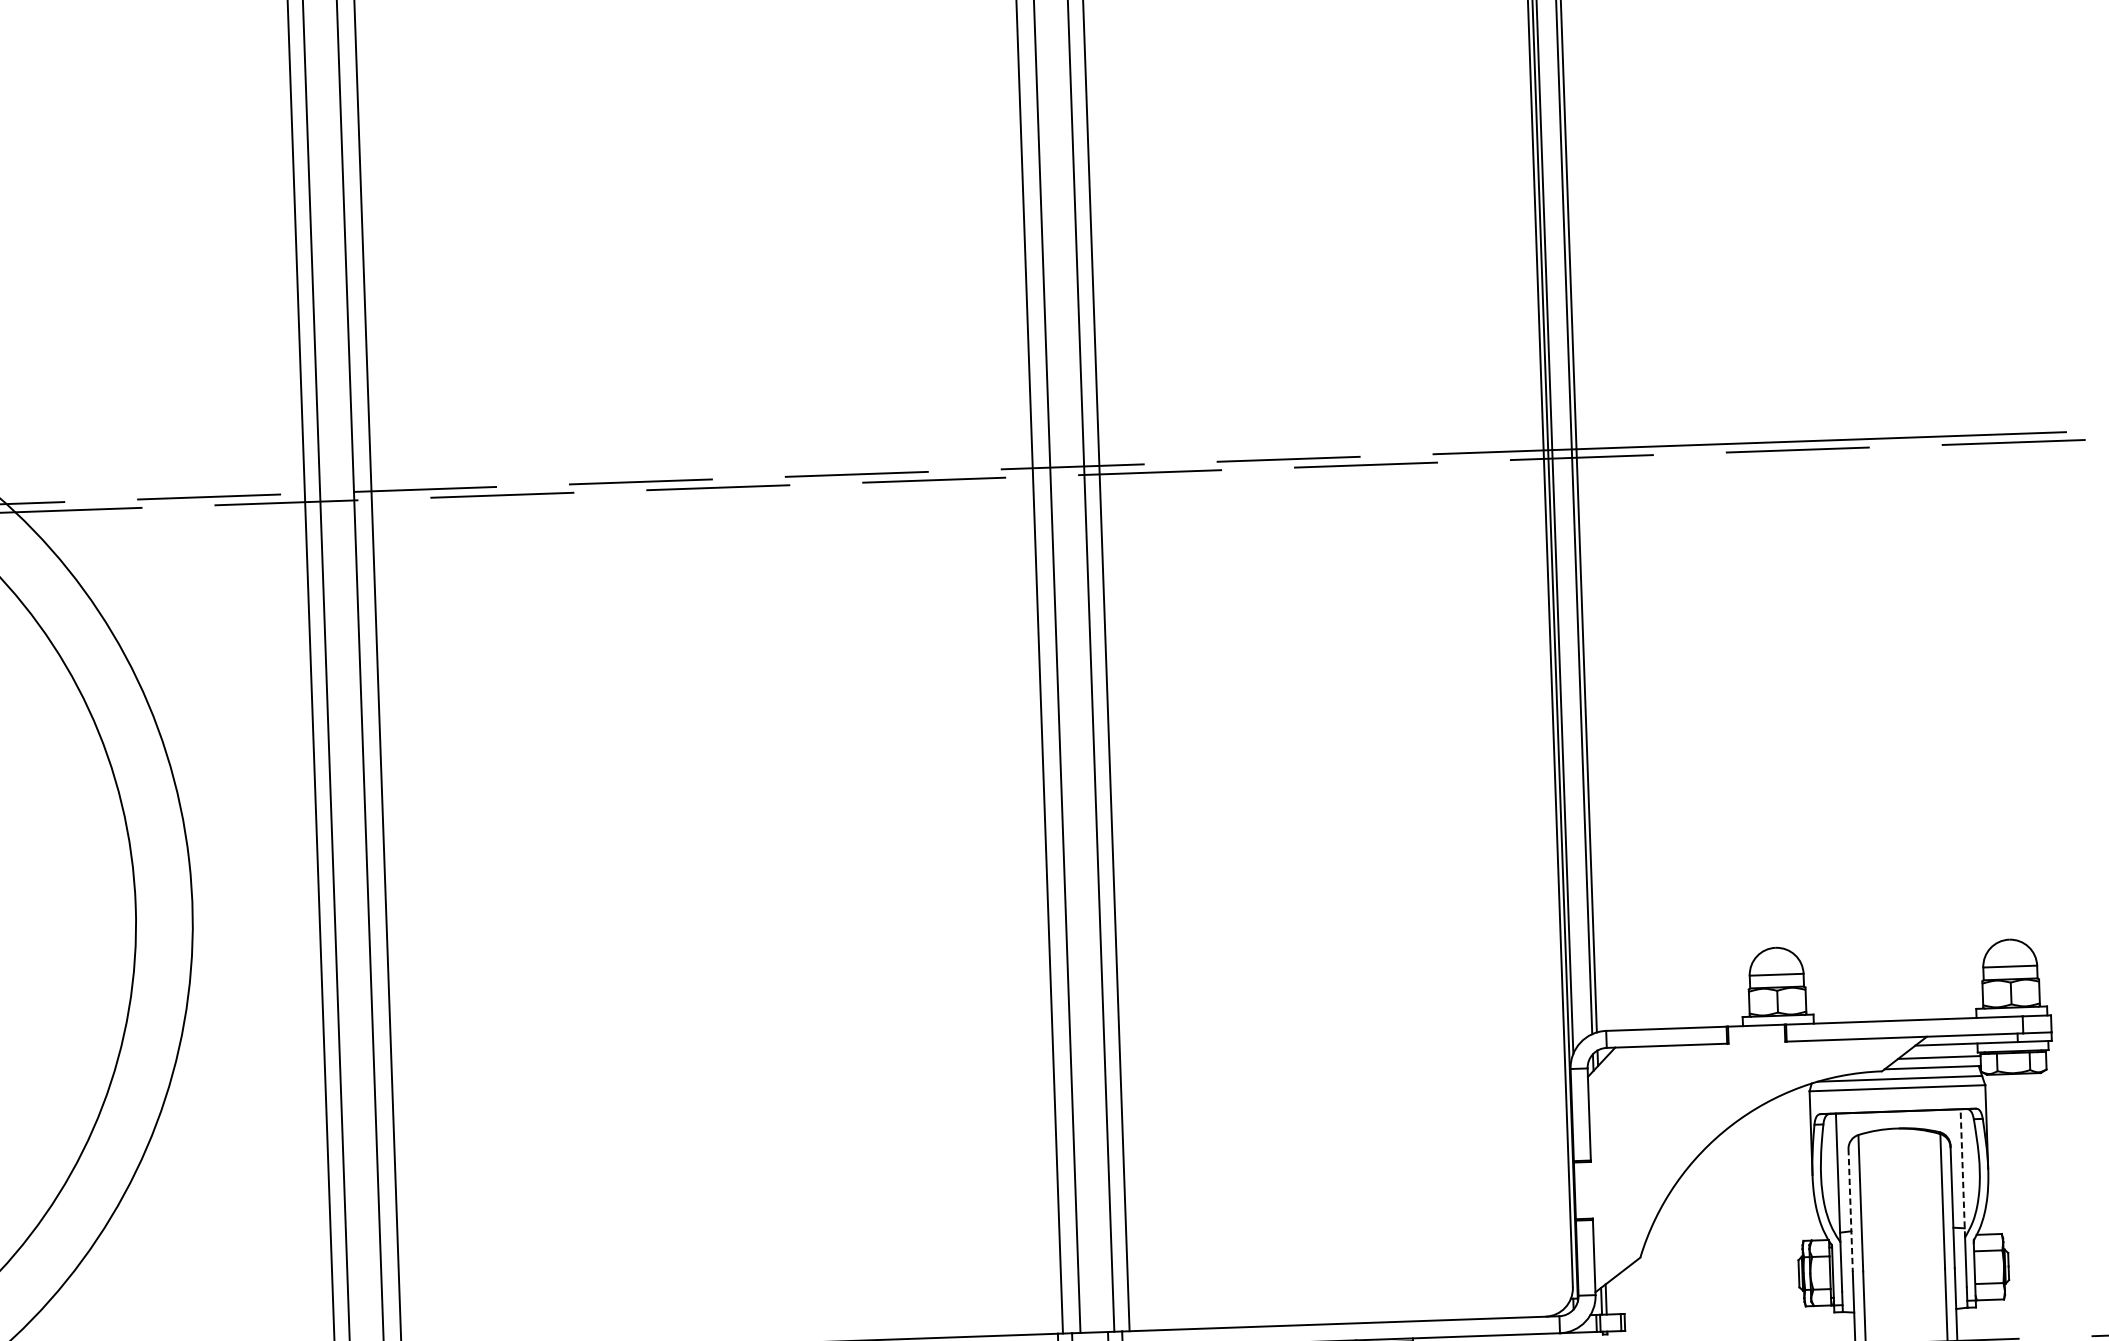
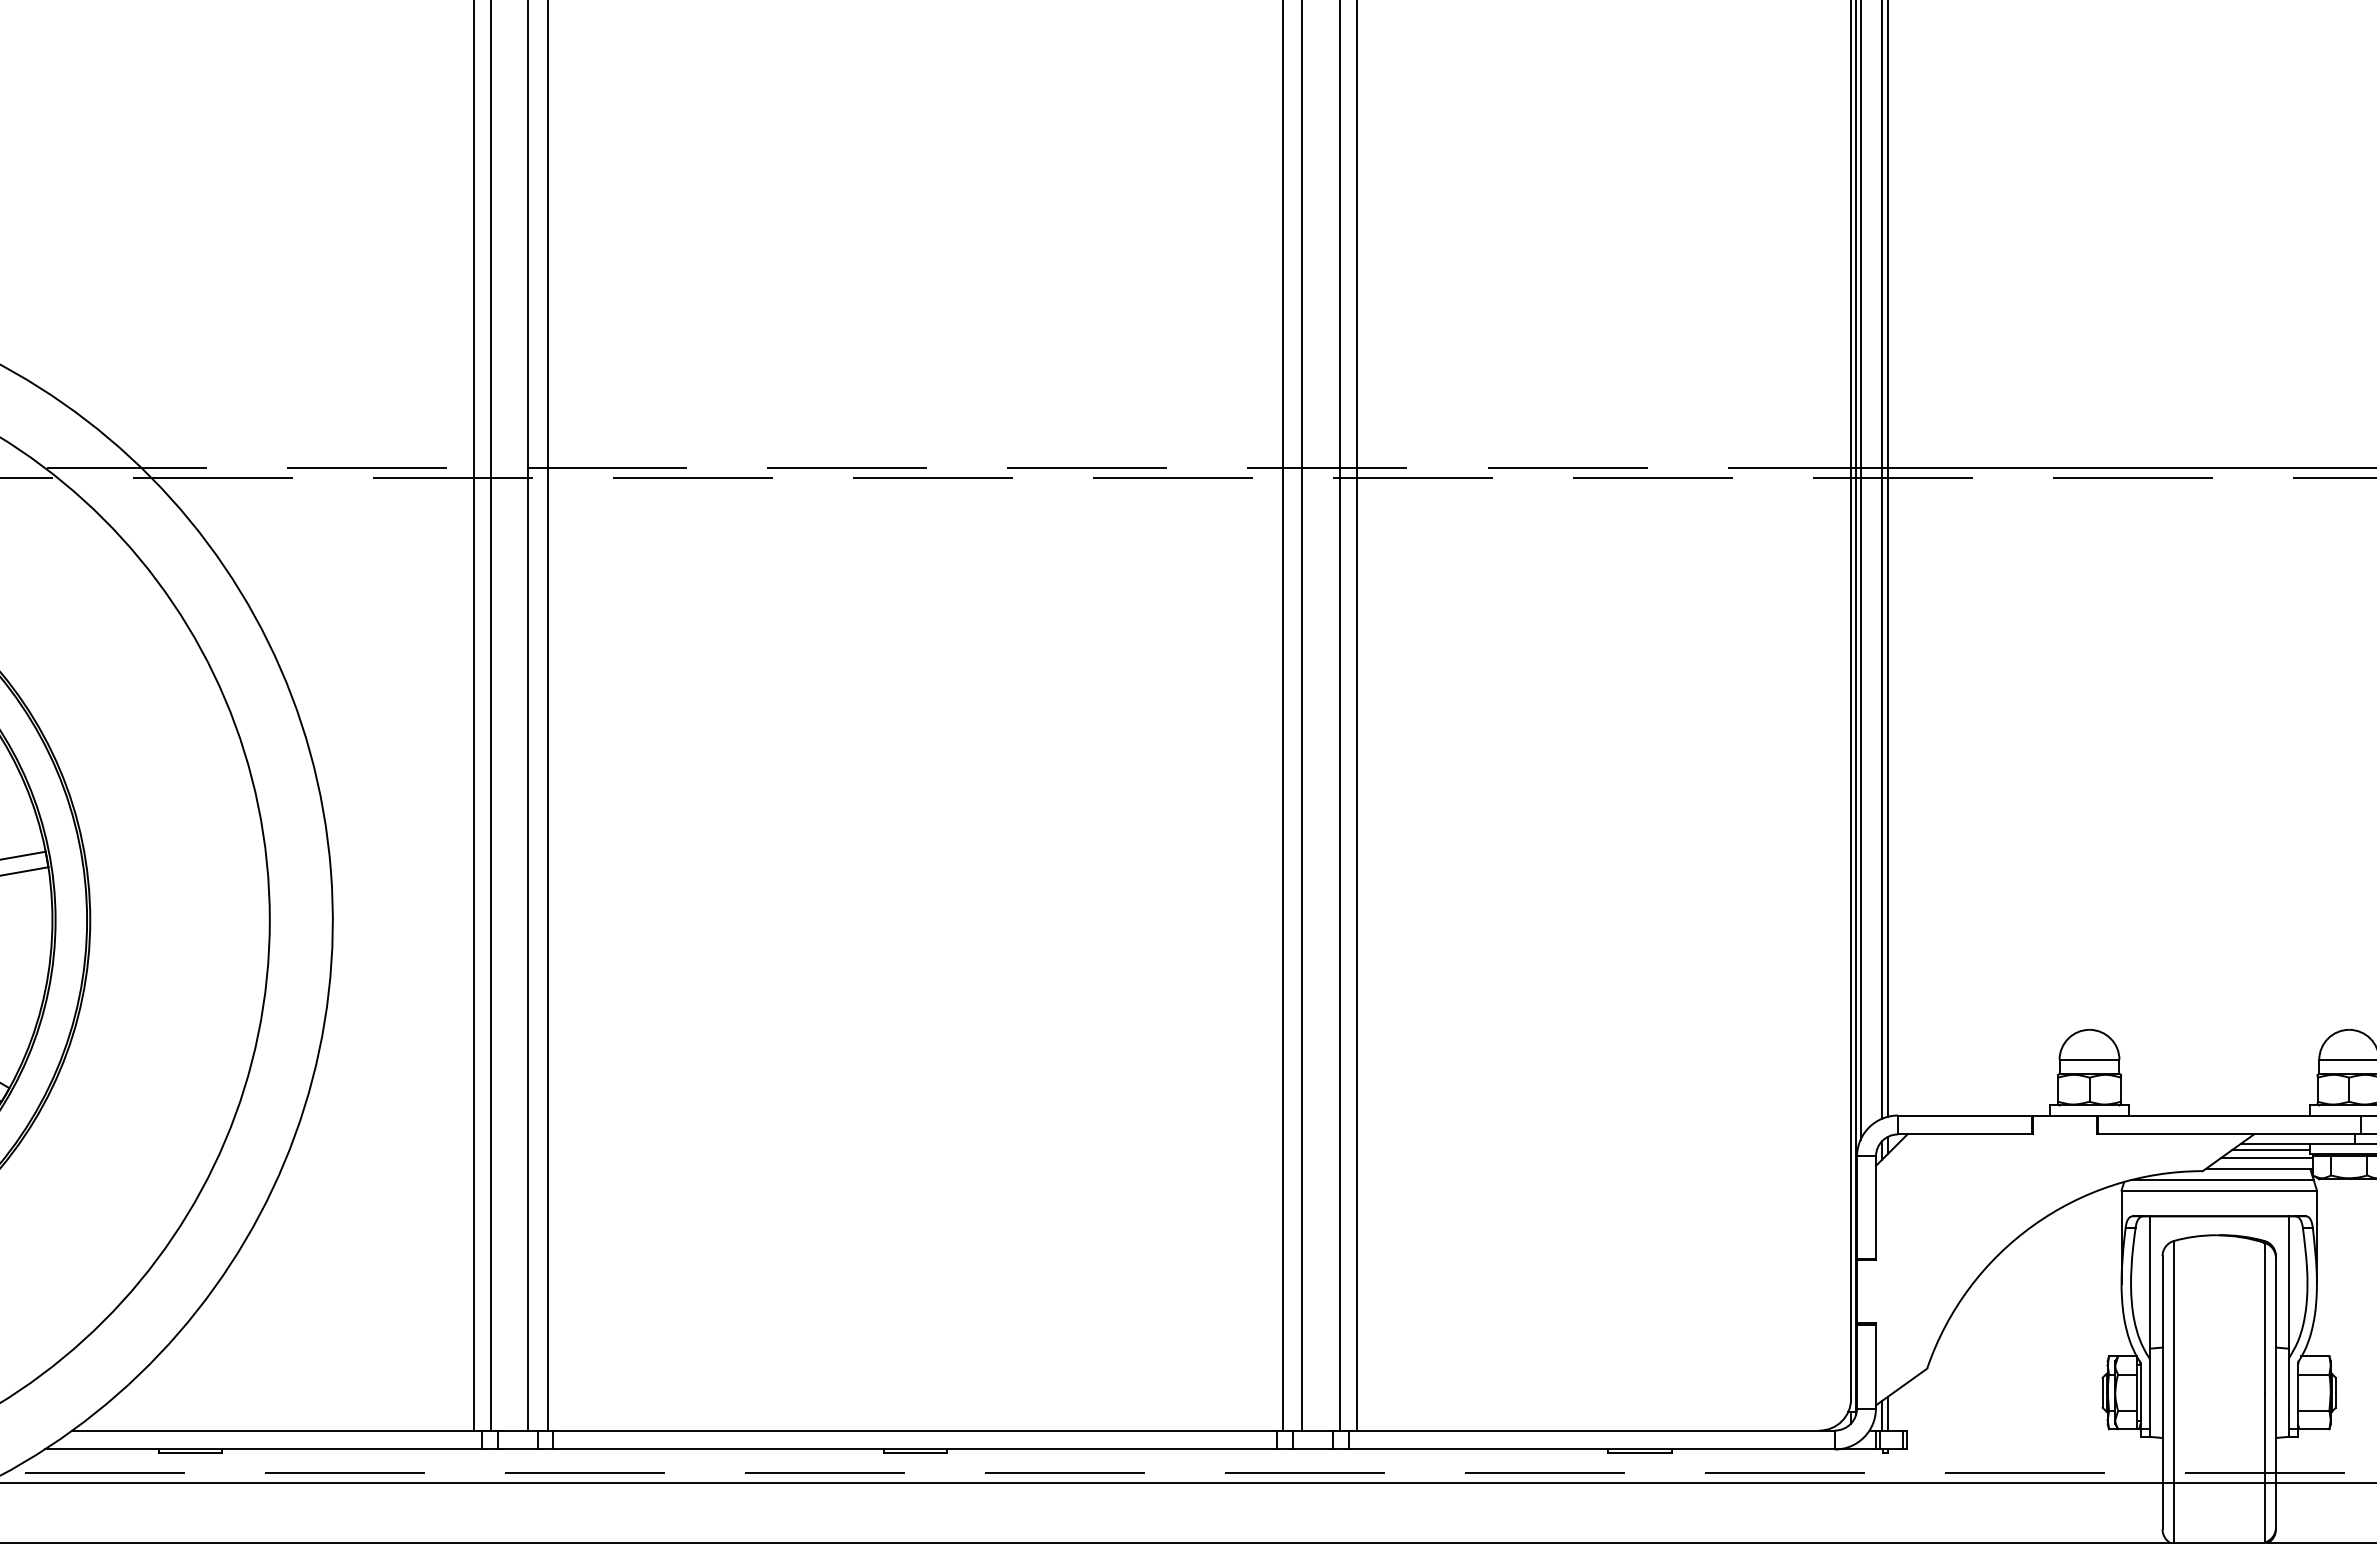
line: (1942, 1050) -> (2270, 1150), added
line: (1962, 1173) -> (2288, 1287), dashed -> solid
line: (1850, 1210) -> (2162, 1324), dashed -> solid

